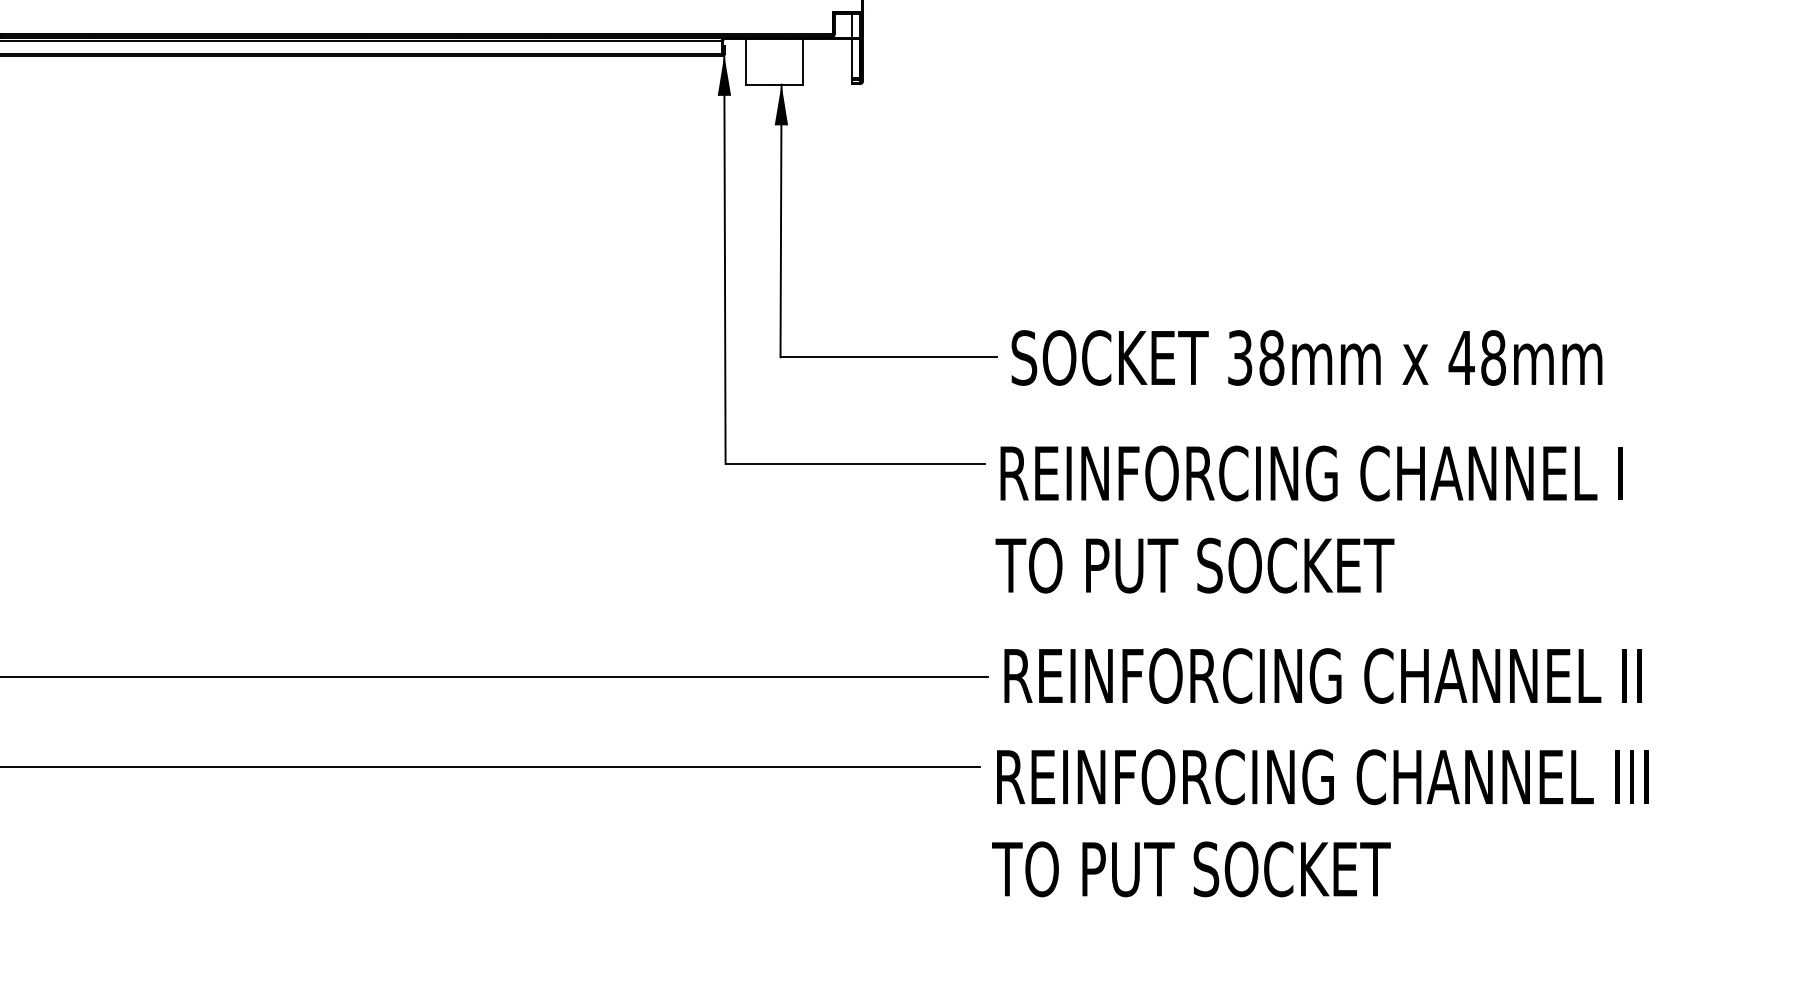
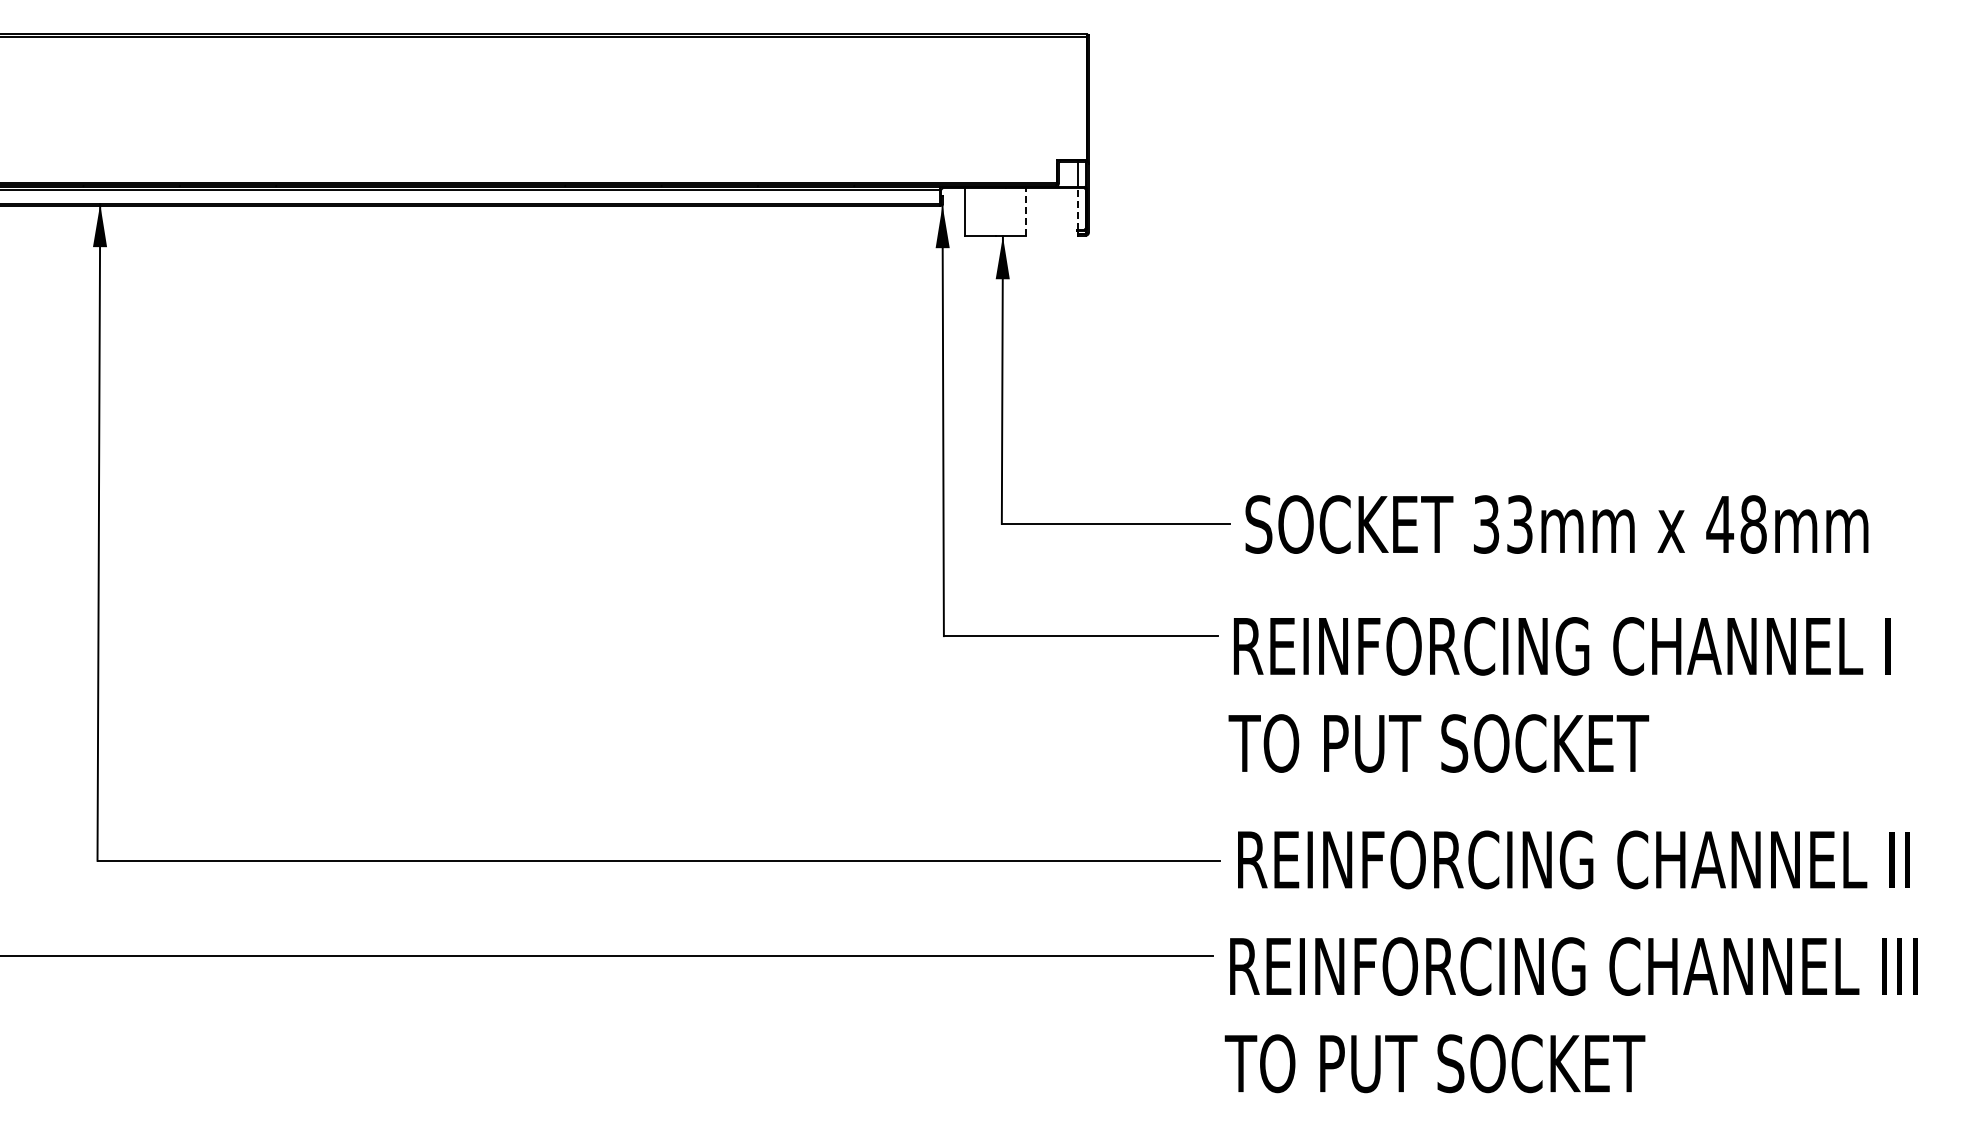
line: (852, 58) -> (1077, 208), solid -> dashed
line: (802, 62) -> (1025, 212), solid -> dashed
text: (1272, 357) -> (1520, 524), 38mm -> 33mm

